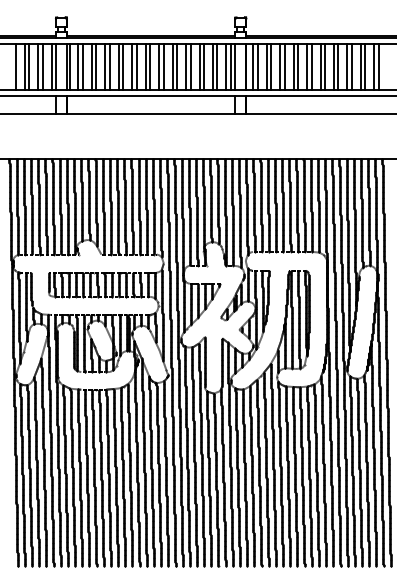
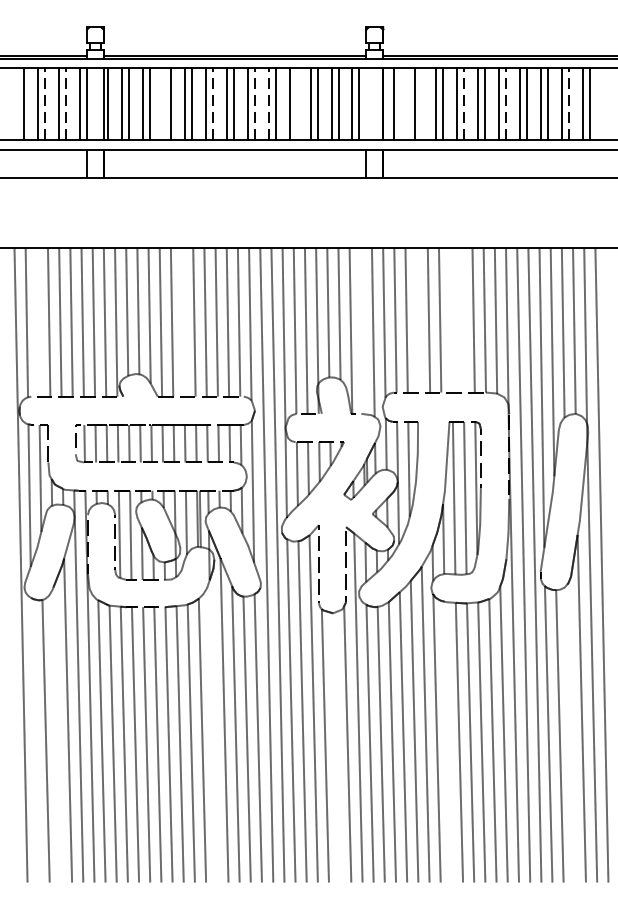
line: (29, 66) -> (45, 103), solid -> dashed
line: (42, 66) -> (66, 103), solid -> dashed
line: (105, 66) -> (164, 103), removed
line: (136, 66) -> (212, 103), solid -> dashed
line: (163, 66) -> (254, 103), solid -> dashed
line: (172, 66) -> (268, 103), solid -> dashed
line: (190, 66) -> (296, 103), removed
line: (235, 66) -> (366, 103), removed
line: (257, 66) -> (400, 103), removed
line: (271, 66) -> (422, 103), removed
line: (298, 66) -> (464, 103), solid -> dashed
line: (325, 66) -> (506, 103), solid -> dashed
line: (365, 66) -> (569, 103), solid -> dashed
line: (268, 204) -> (418, 318), removed
line: (289, 204) -> (450, 318), removed
line: (296, 204) -> (461, 318), removed
line: (24, 206) -> (37, 321), removed
line: (117, 206) -> (182, 321), removed
line: (232, 211) -> (361, 329), removed
line: (136, 469) -> (212, 731), removed
line: (366, 470) -> (570, 733), removed
line: (36, 471) -> (56, 734), removed
line: (22, 474) -> (34, 739), removed
line: (287, 476) -> (447, 742), removed
line: (215, 479) -> (335, 747), removed

